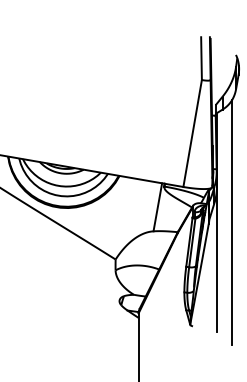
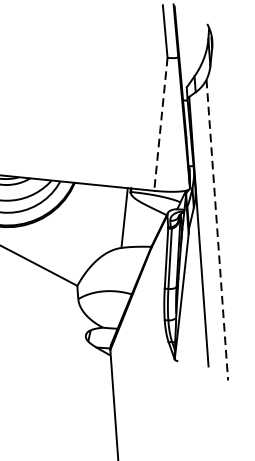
line: (192, 134) -> (160, 125), solid -> dashed
line: (232, 222) -> (217, 230), solid -> dashed

